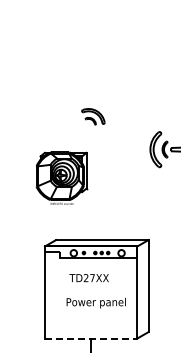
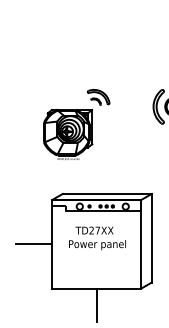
part: (93, 116) -> (98, 97), moved
line: (26, 292) -> (34, 244), added
text: (95, 302) -> (96, 244), moved
line: (91, 338) -> (96, 288), dashed -> solid

